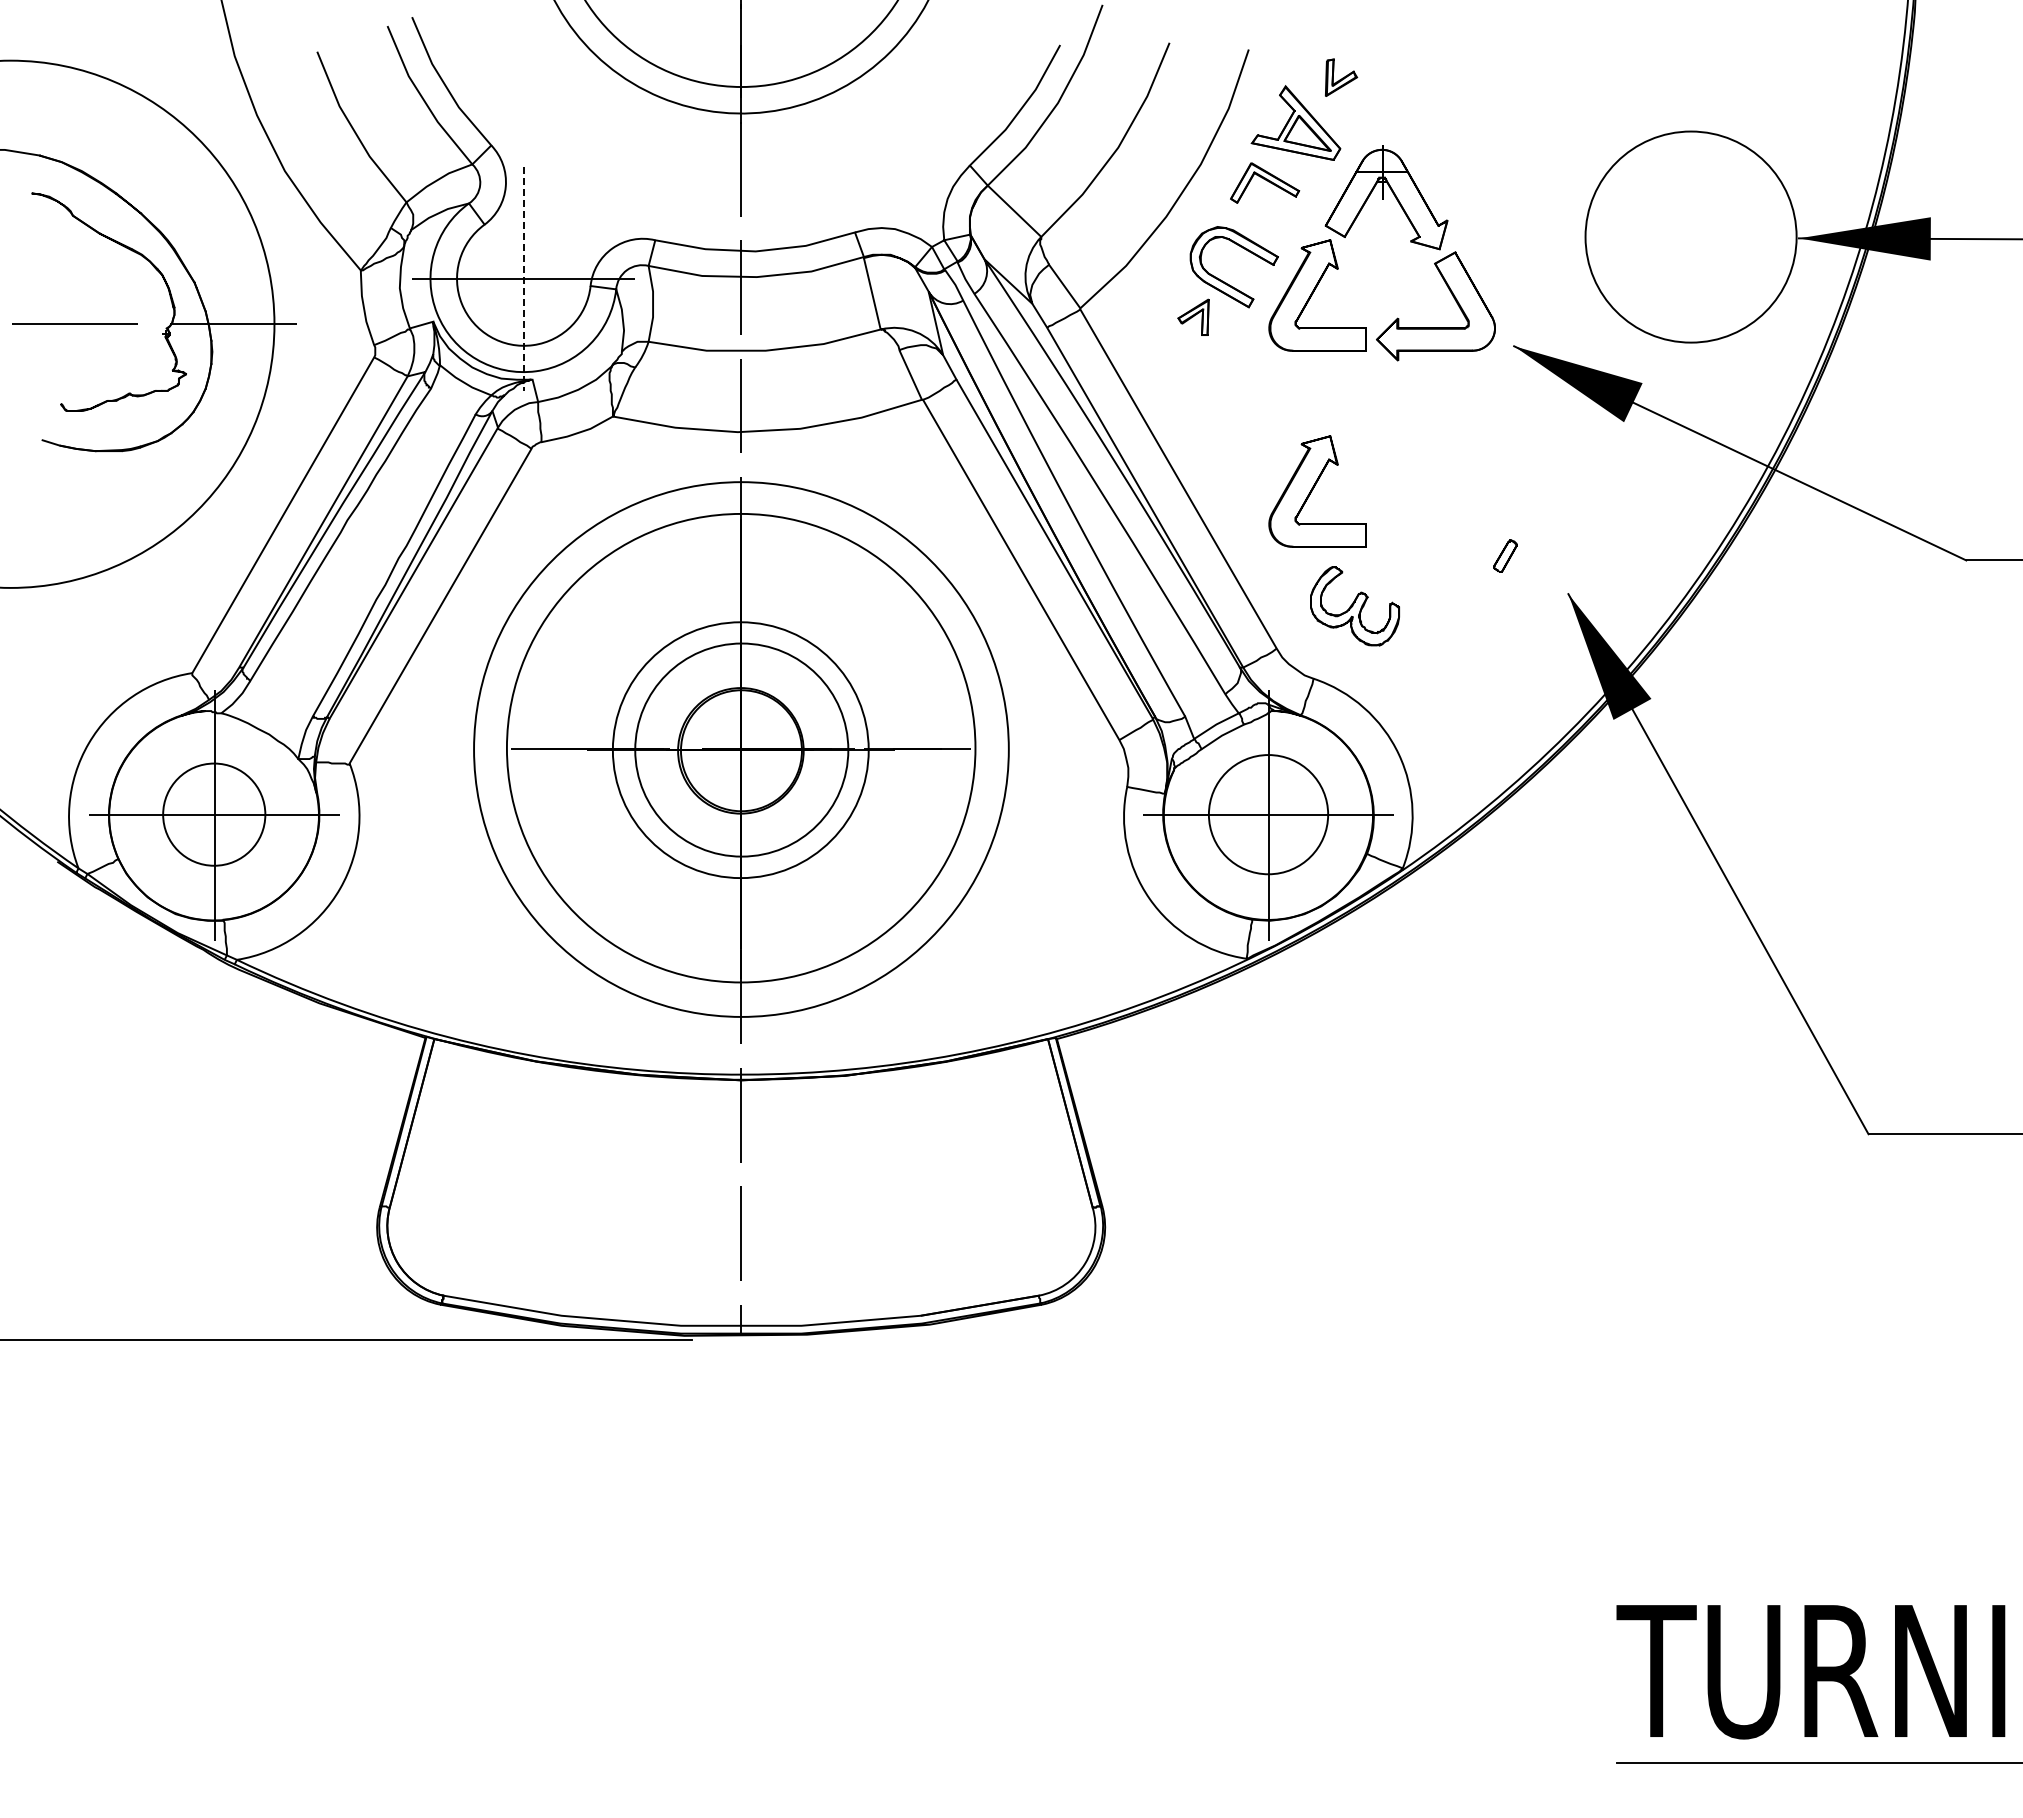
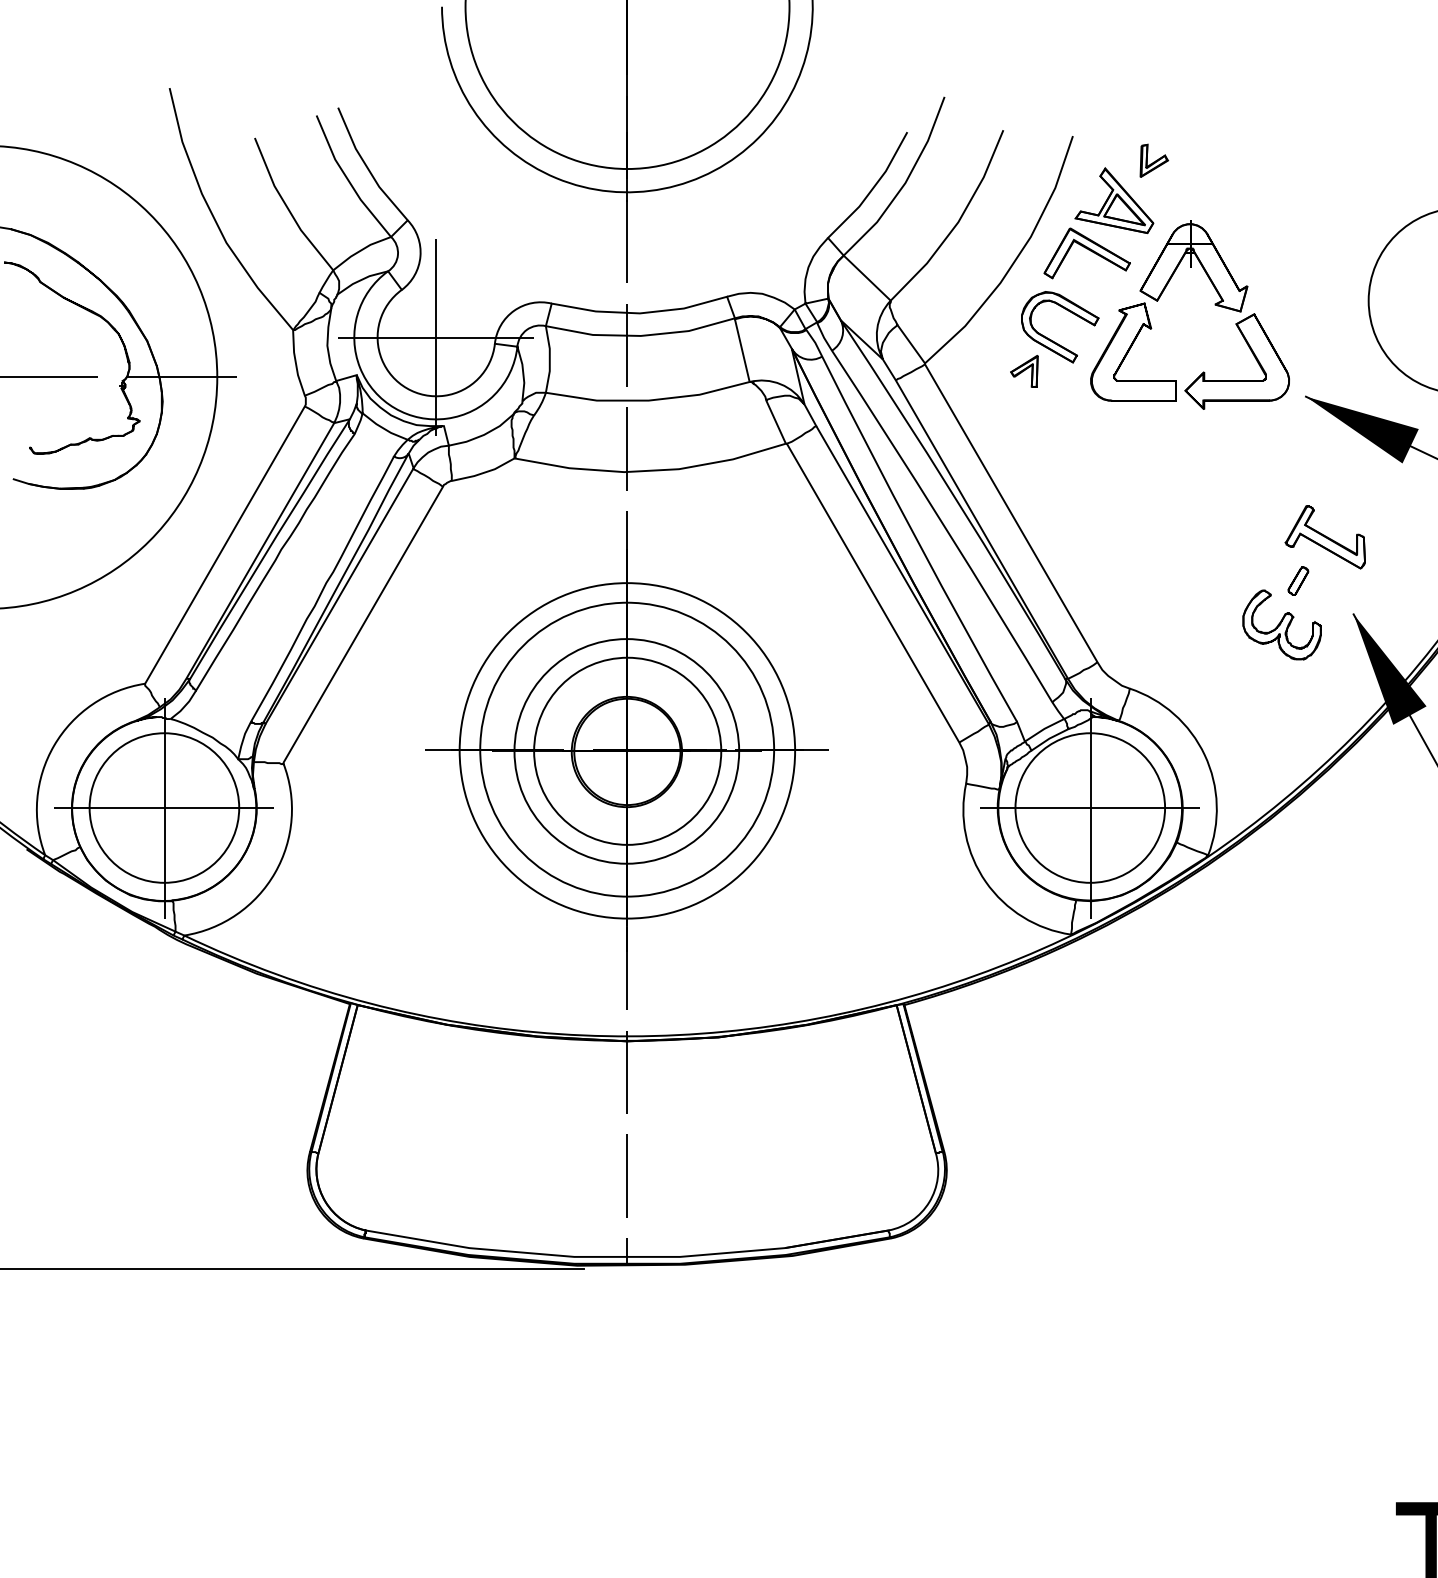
part: (1264, 182) -> (1086, 252), size x1.43
line: (523, 279) -> (435, 338), dashed -> solid
part: (1317, 491) -> (1133, 524), removed
part: (1535, 506) -> (1324, 537), added
part: (1354, 606) -> (1281, 625), moved
circle: (740, 747) -> (626, 749), size x0.71
circle: (741, 749) -> (627, 750), size x0.71
circle: (214, 814) -> (164, 807), size x1.67
circle: (1268, 814) -> (1090, 807), size x1.43

